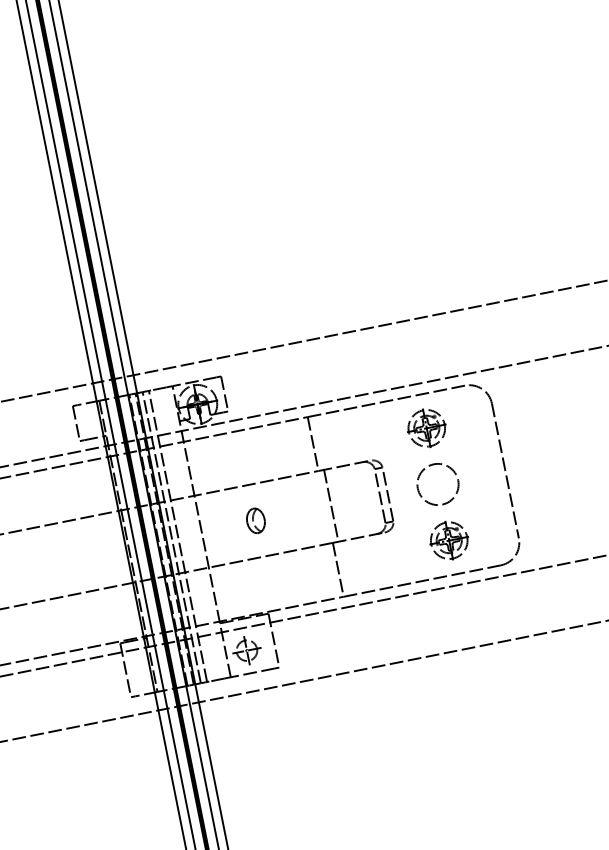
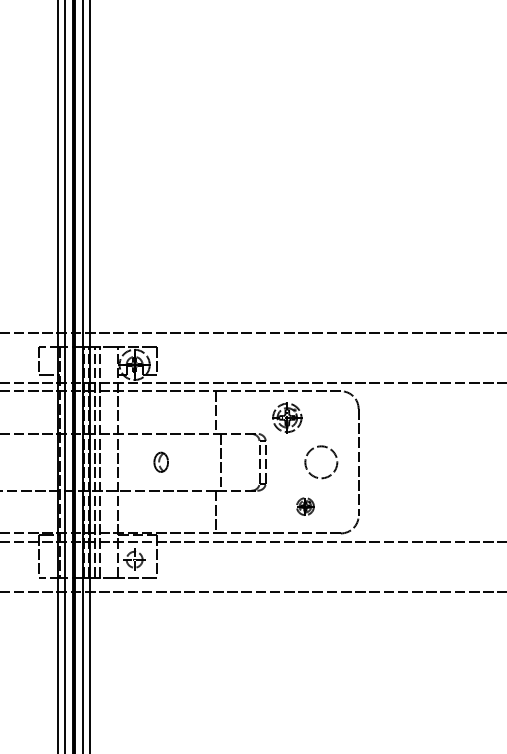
part: (426, 427) -> (287, 417), moved
circle: (438, 484) -> (321, 462), moved
part: (449, 540) -> (305, 506), size x0.6

